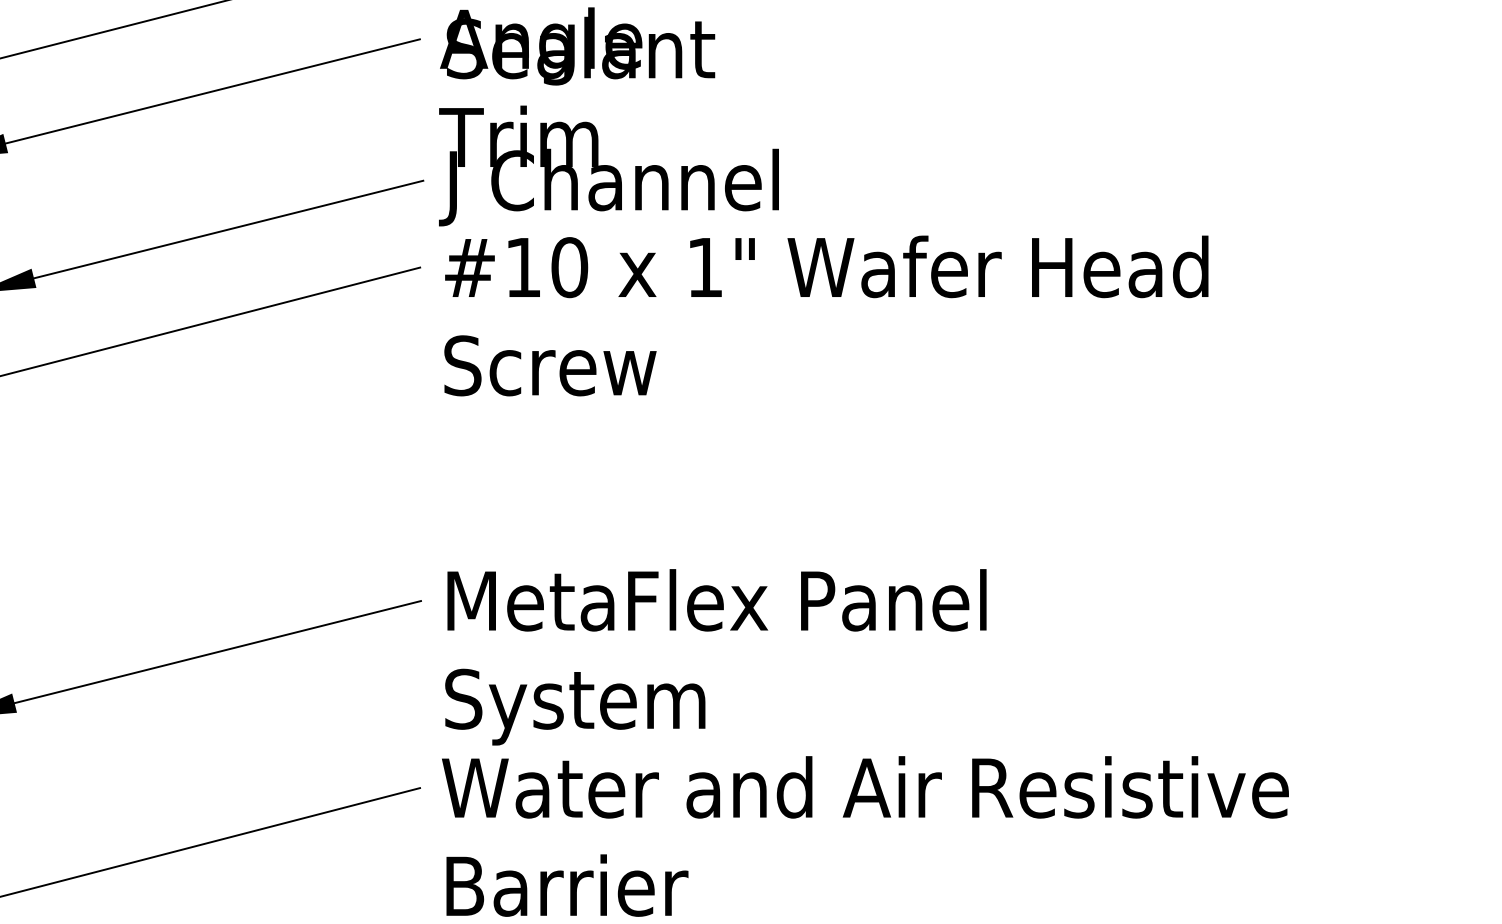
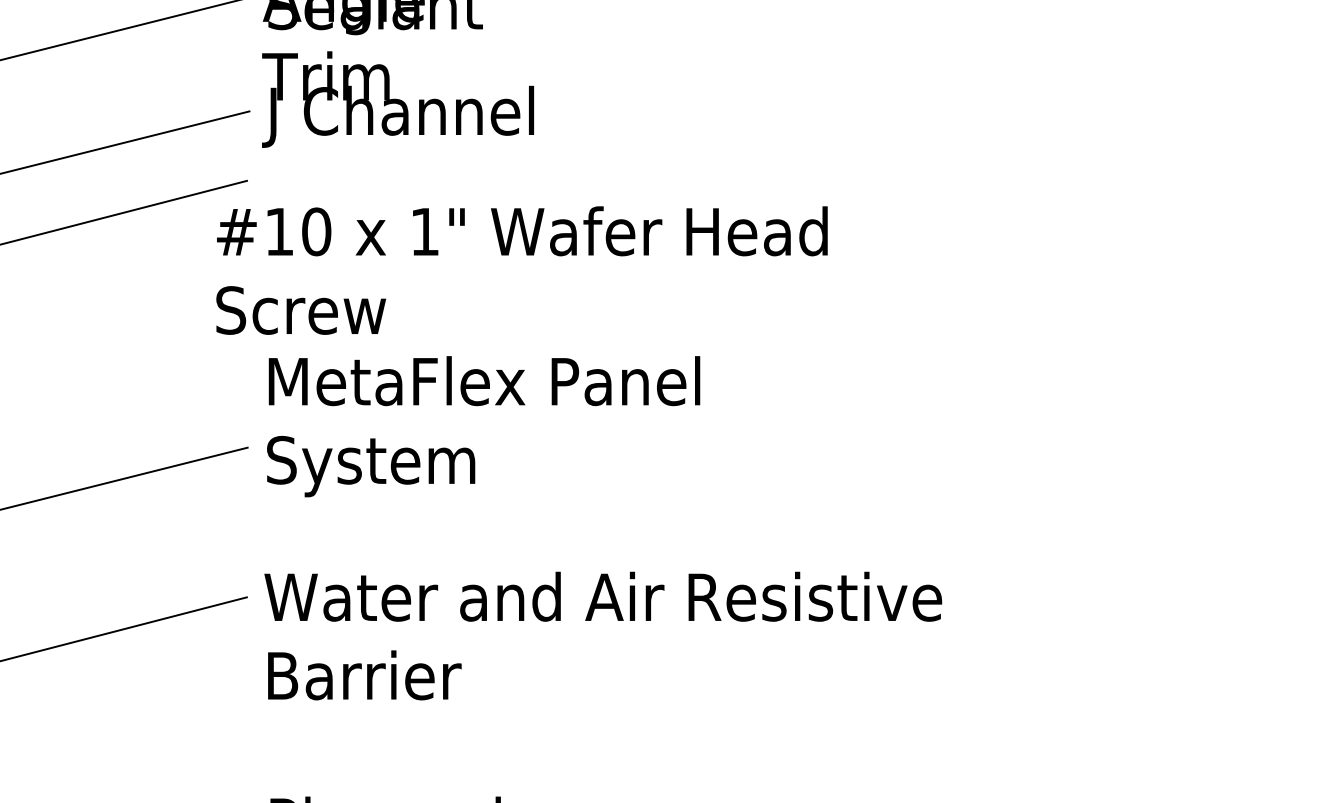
text: (825, 315) -> (521, 270), moved
text: (715, 657) -> (483, 426), moved

